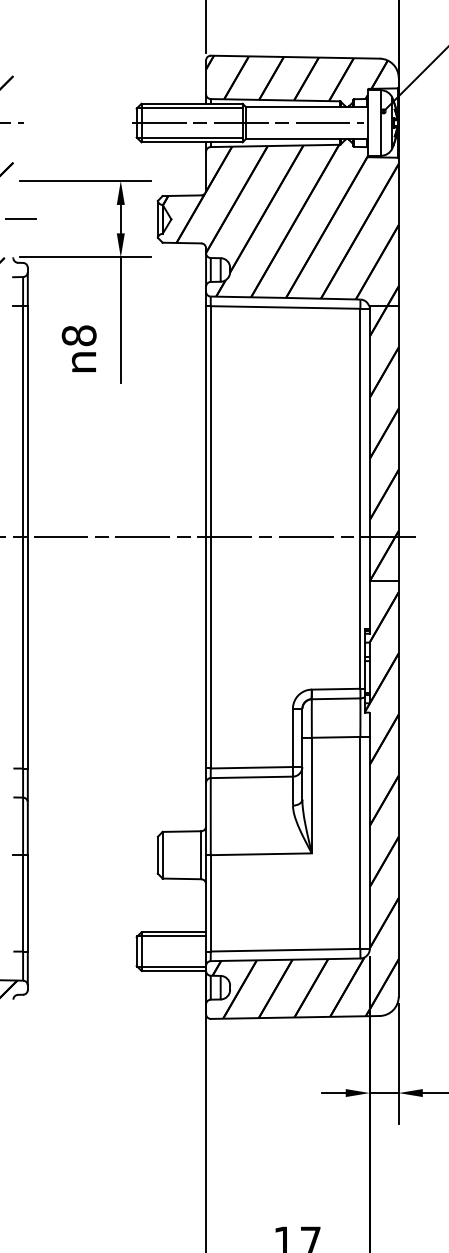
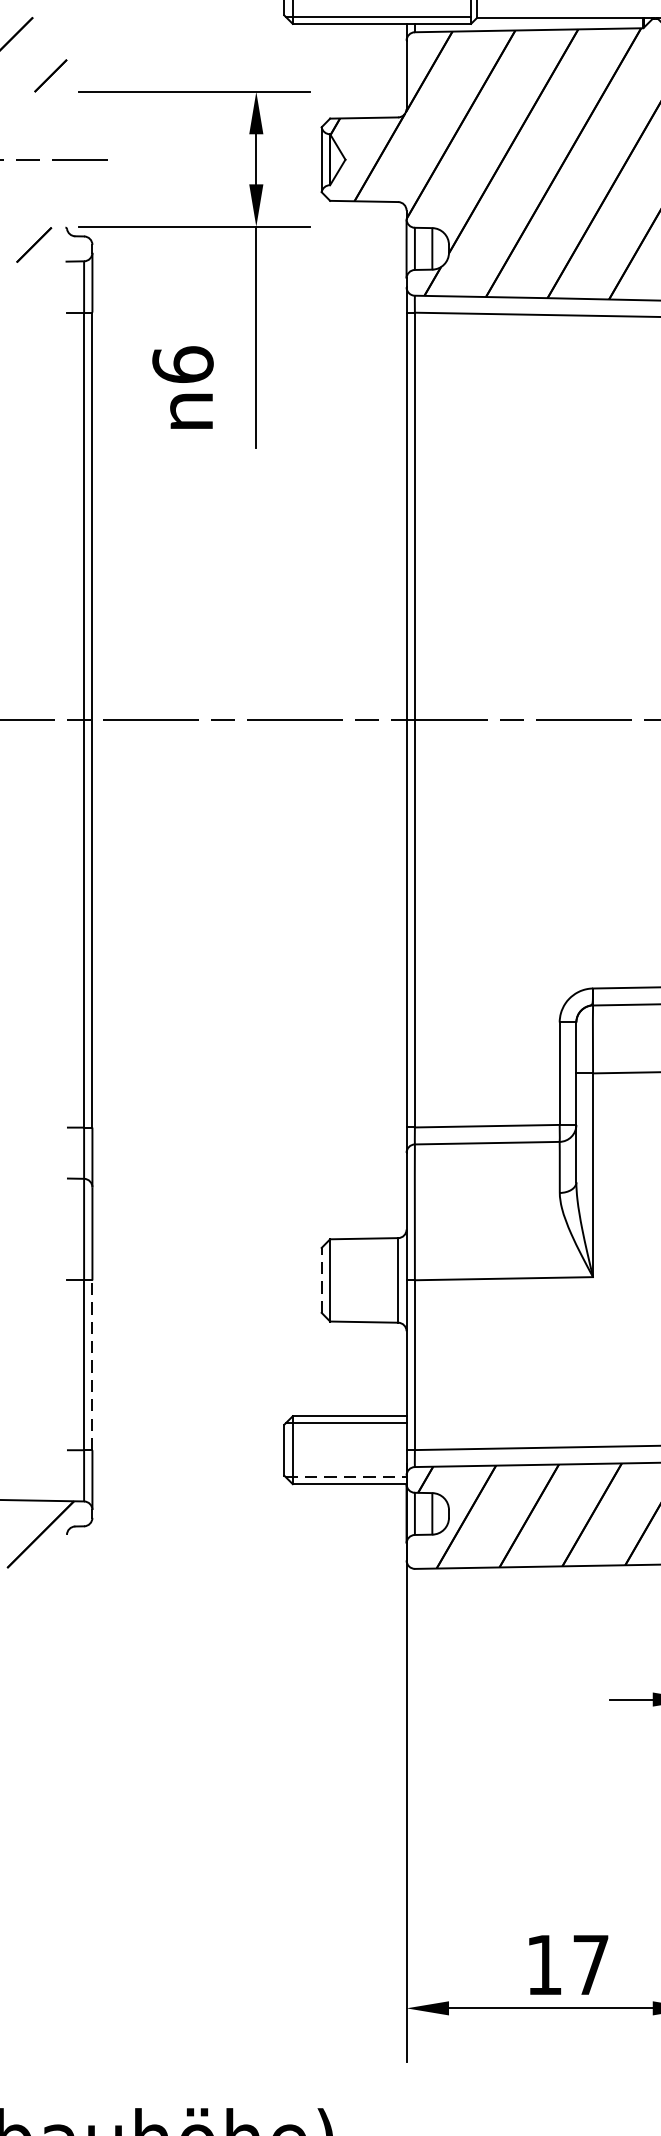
text: (78, 335) -> (181, 364), 8 -> 6
line: (157, 854) -> (320, 1279), solid -> dashed
line: (27, 902) -> (91, 1363), solid -> dashed
line: (172, 966) -> (347, 1476), solid -> dashed

